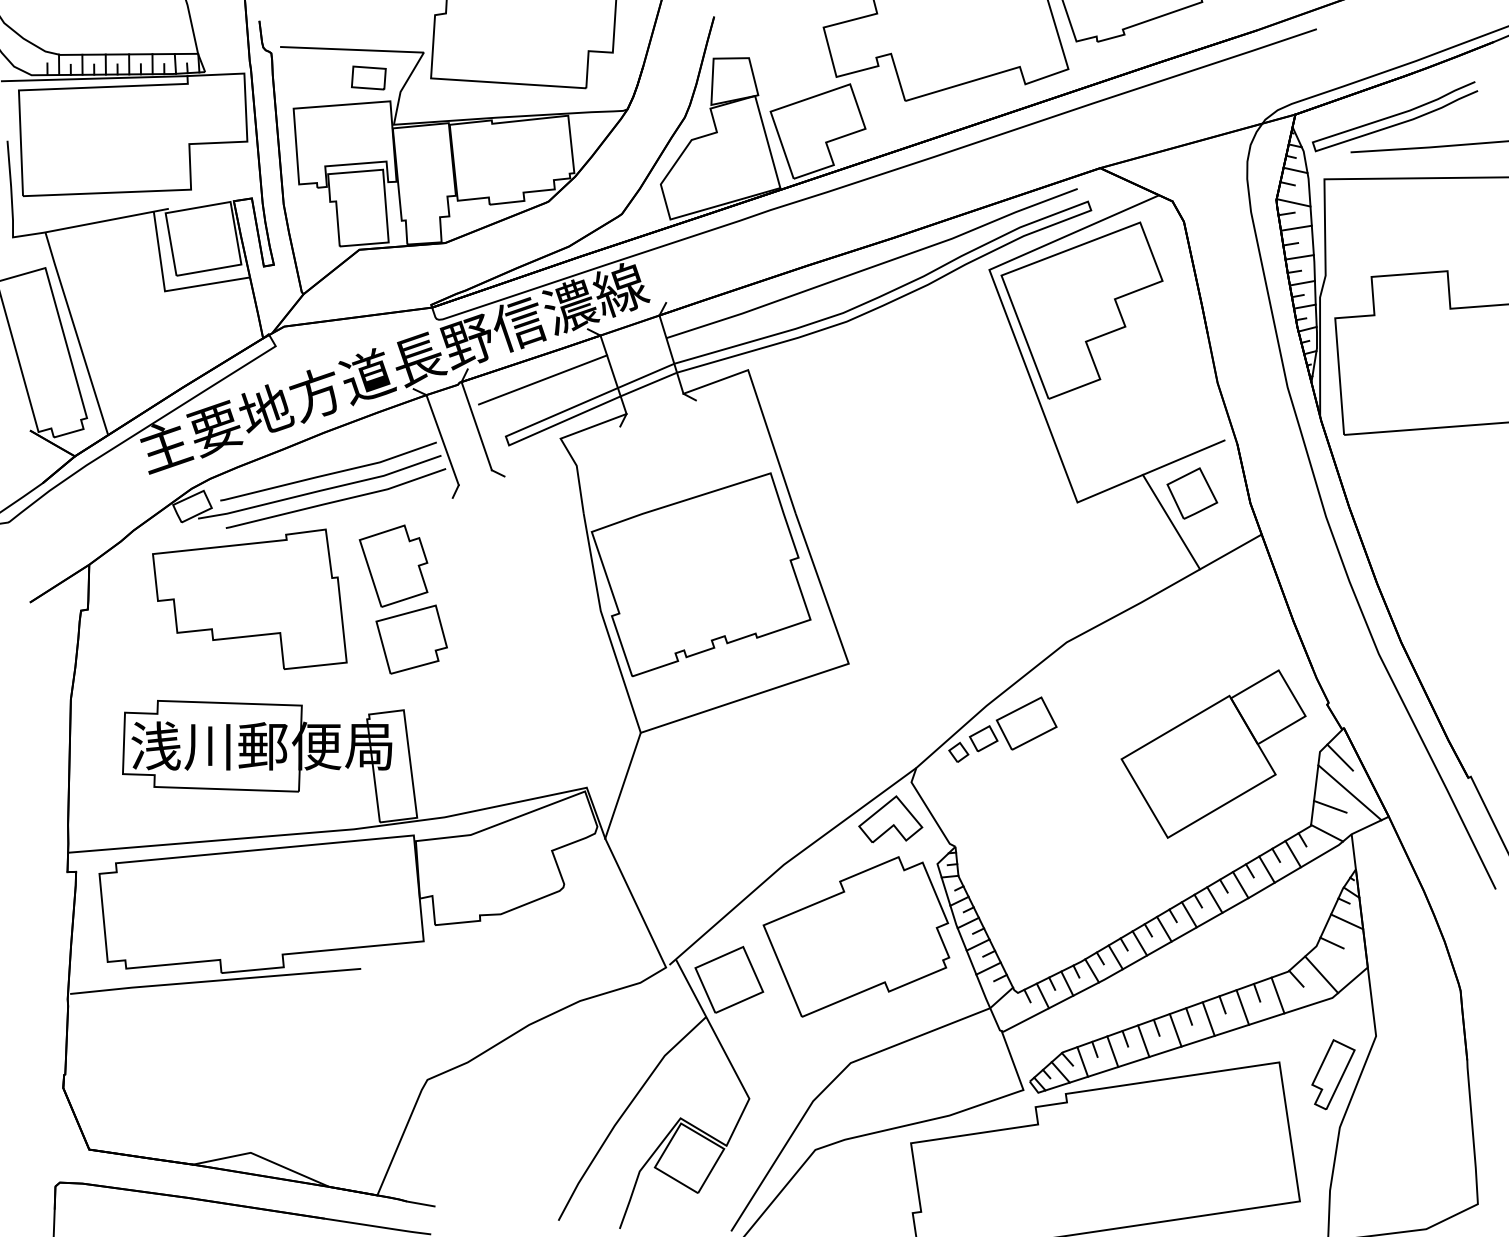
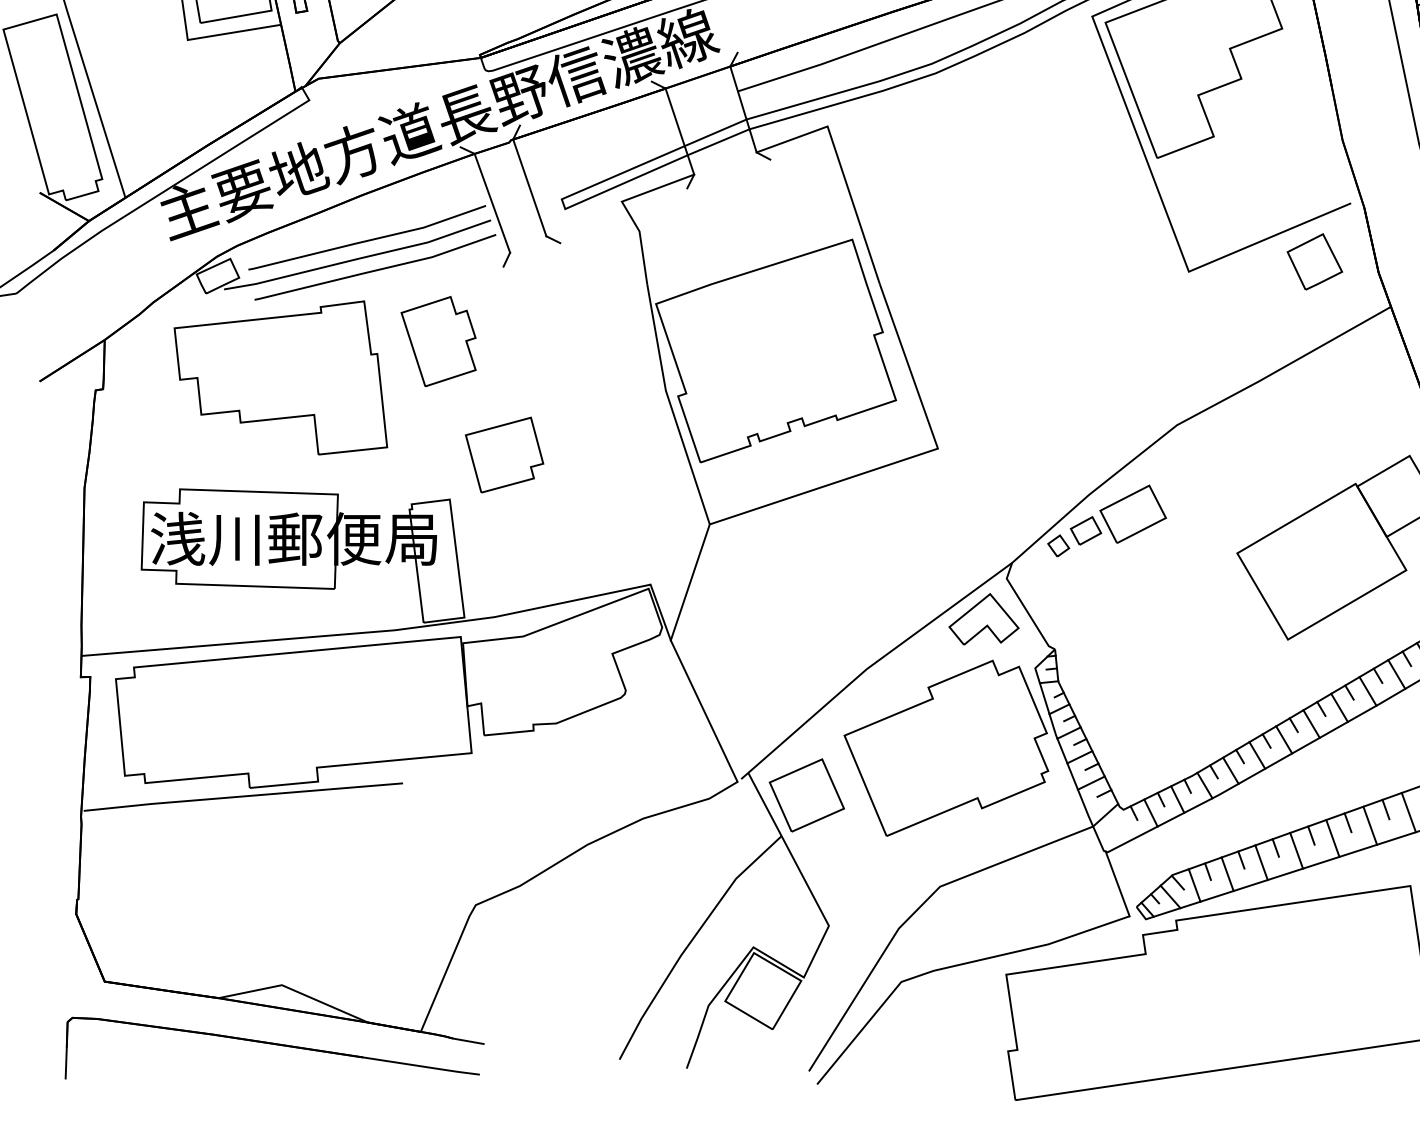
line: (543, 379) -> (603, 136), removed
line: (1171, 521) -> (1292, 292), removed
part: (411, 639) -> (504, 454), moved

